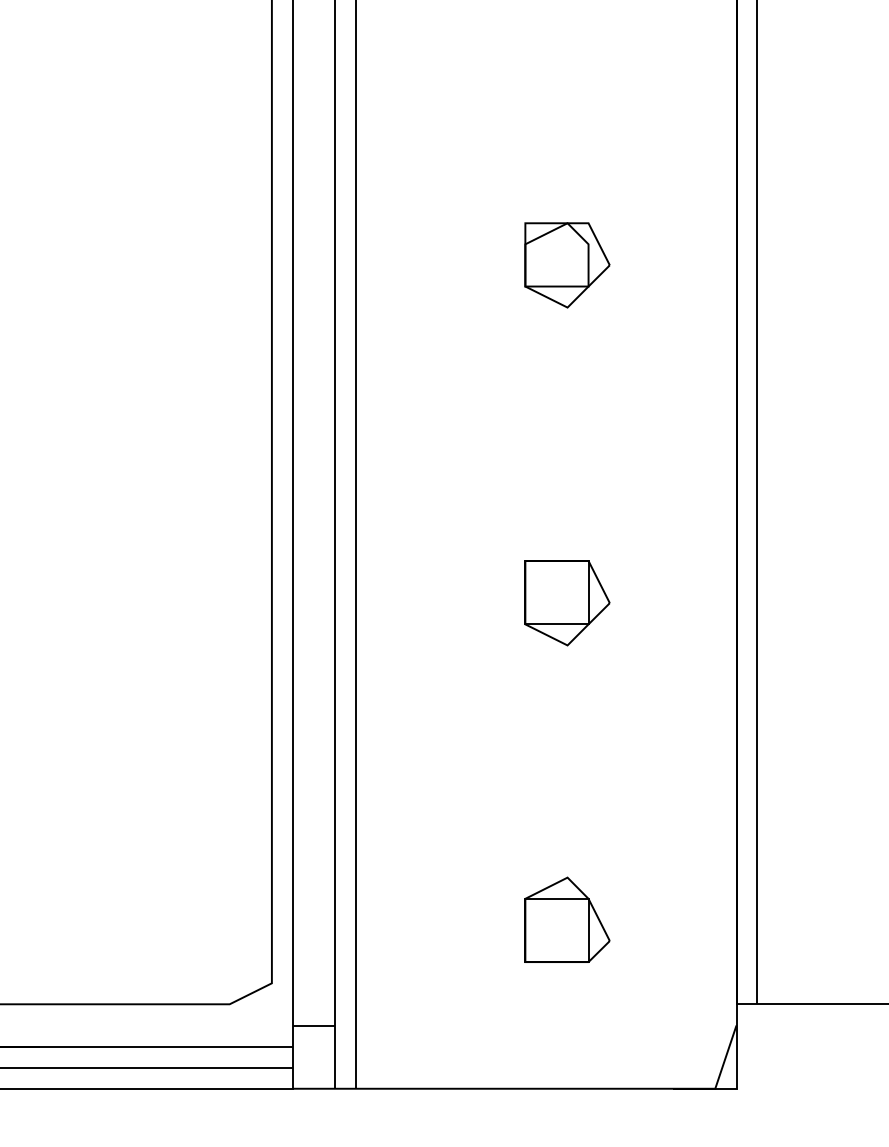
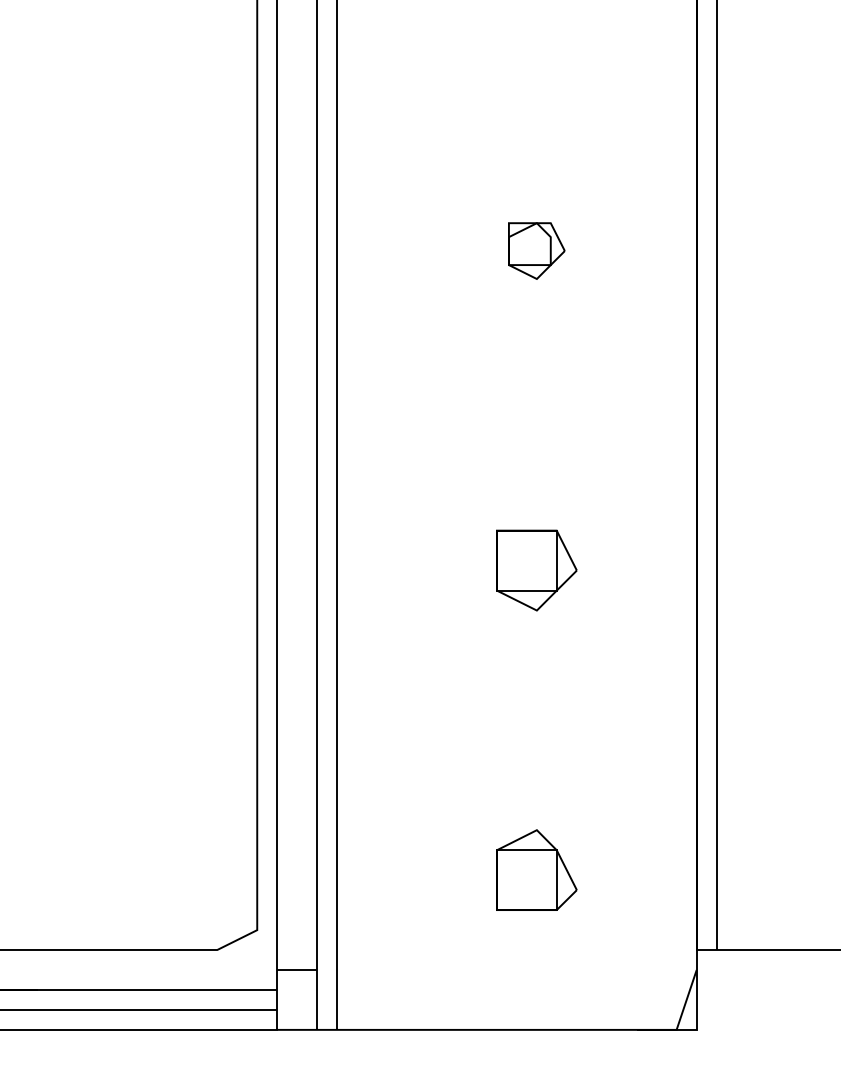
part: (567, 265) -> (536, 251), size x0.7

